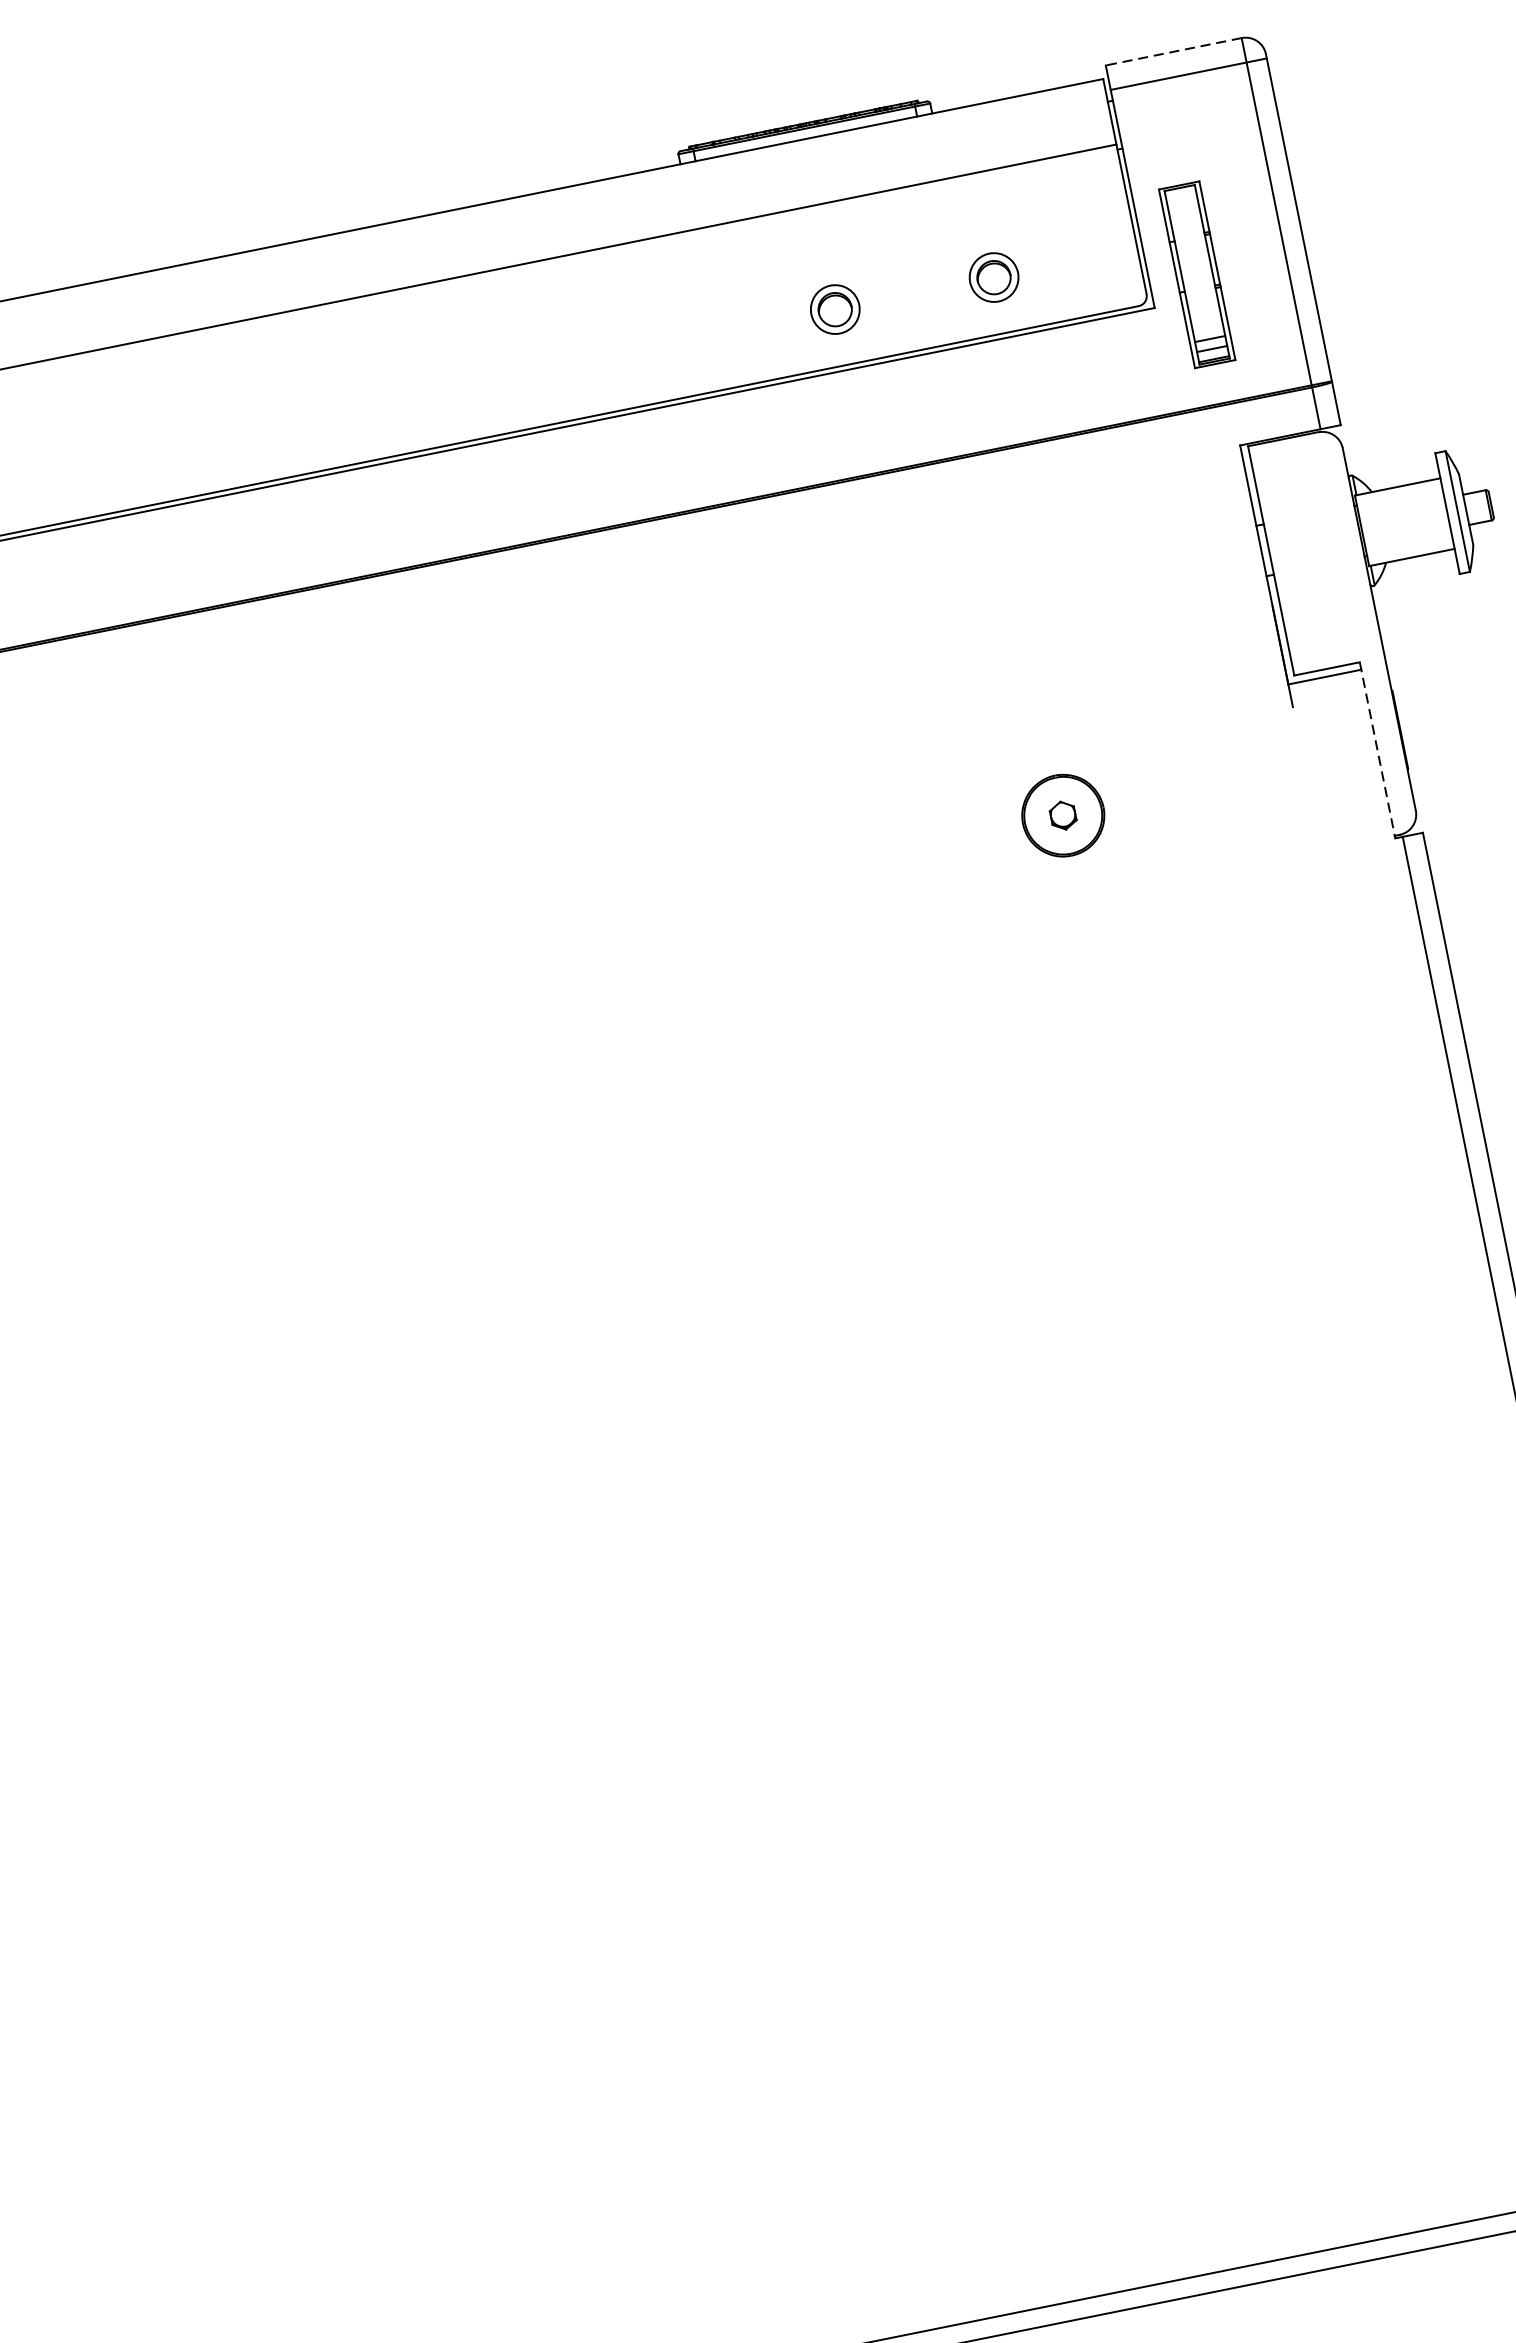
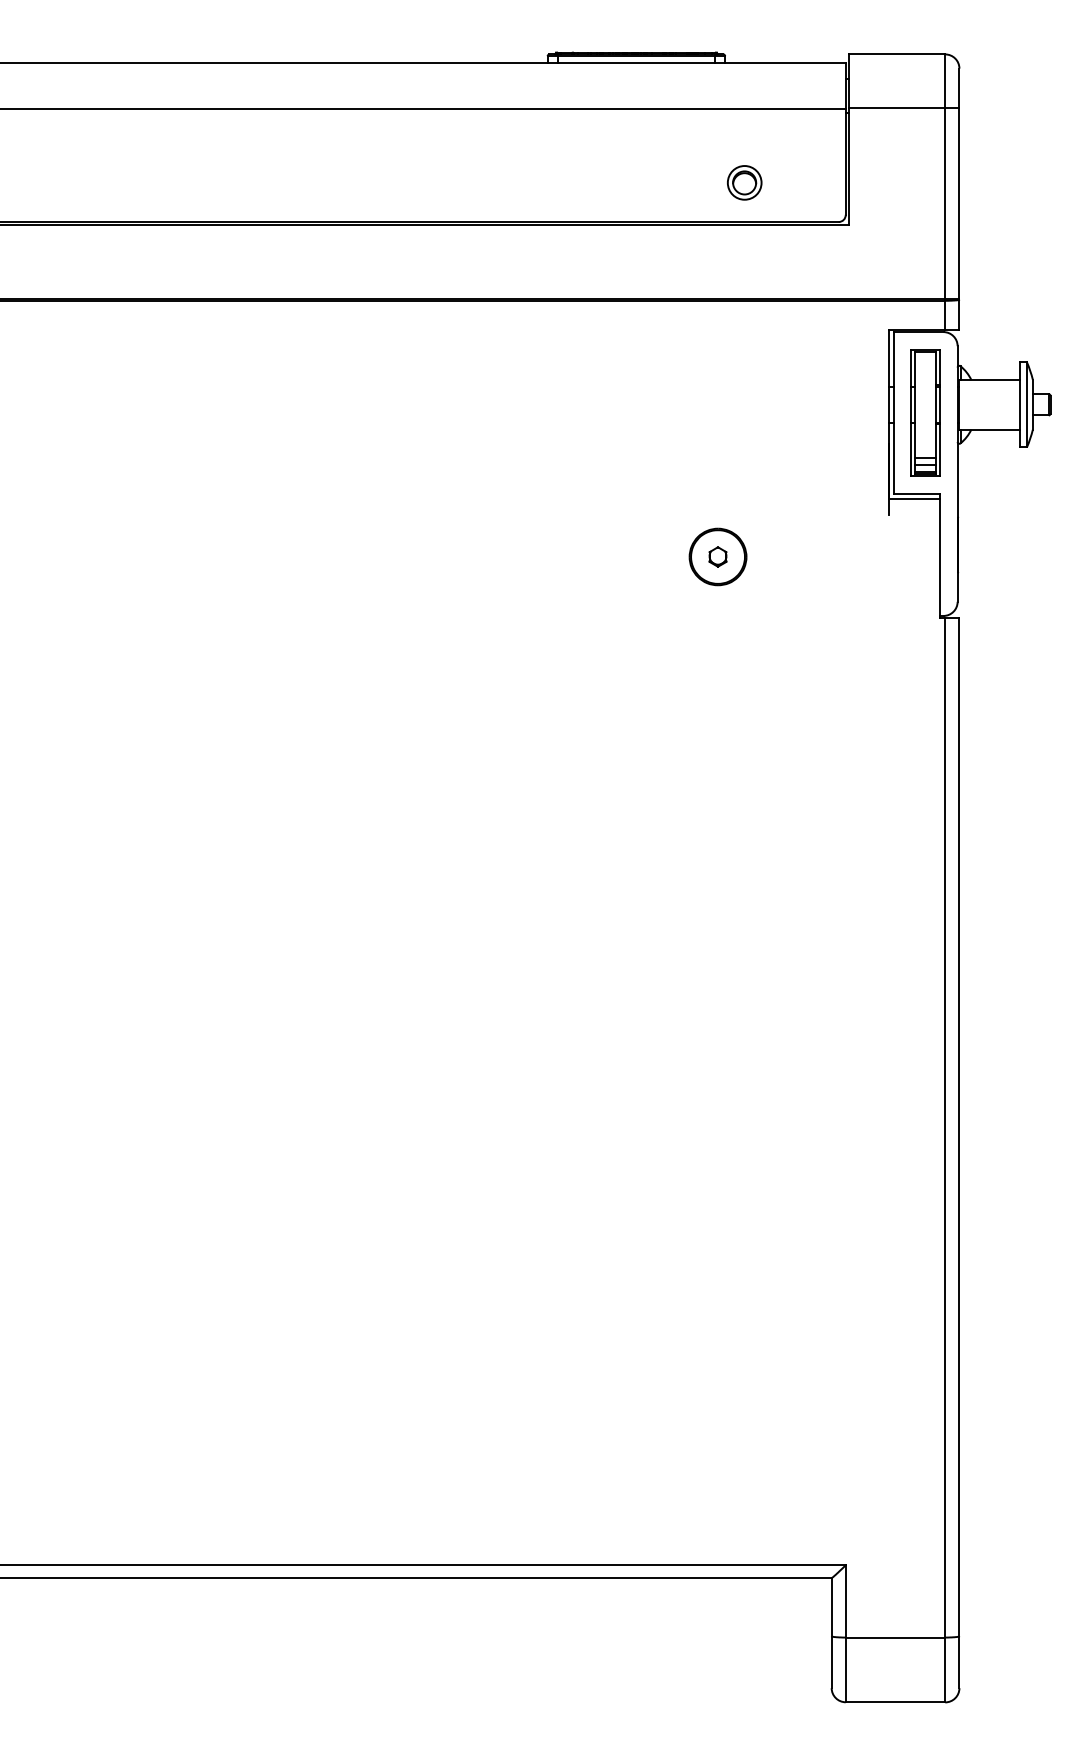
line: (1174, 51) -> (897, 54), dashed -> solid
line: (1188, 73) -> (904, 107), moved
part: (1196, 274) -> (925, 412), moved
part: (834, 309) -> (632, 182), removed
line: (1377, 751) -> (939, 556), dashed -> solid

